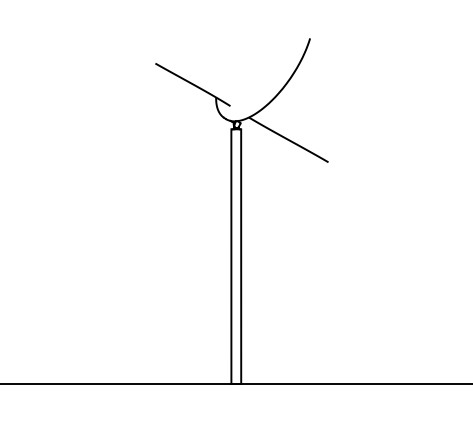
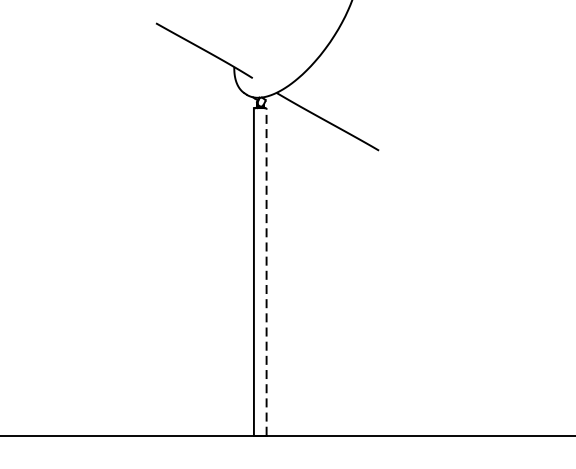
line: (241, 255) -> (266, 270), solid -> dashed

